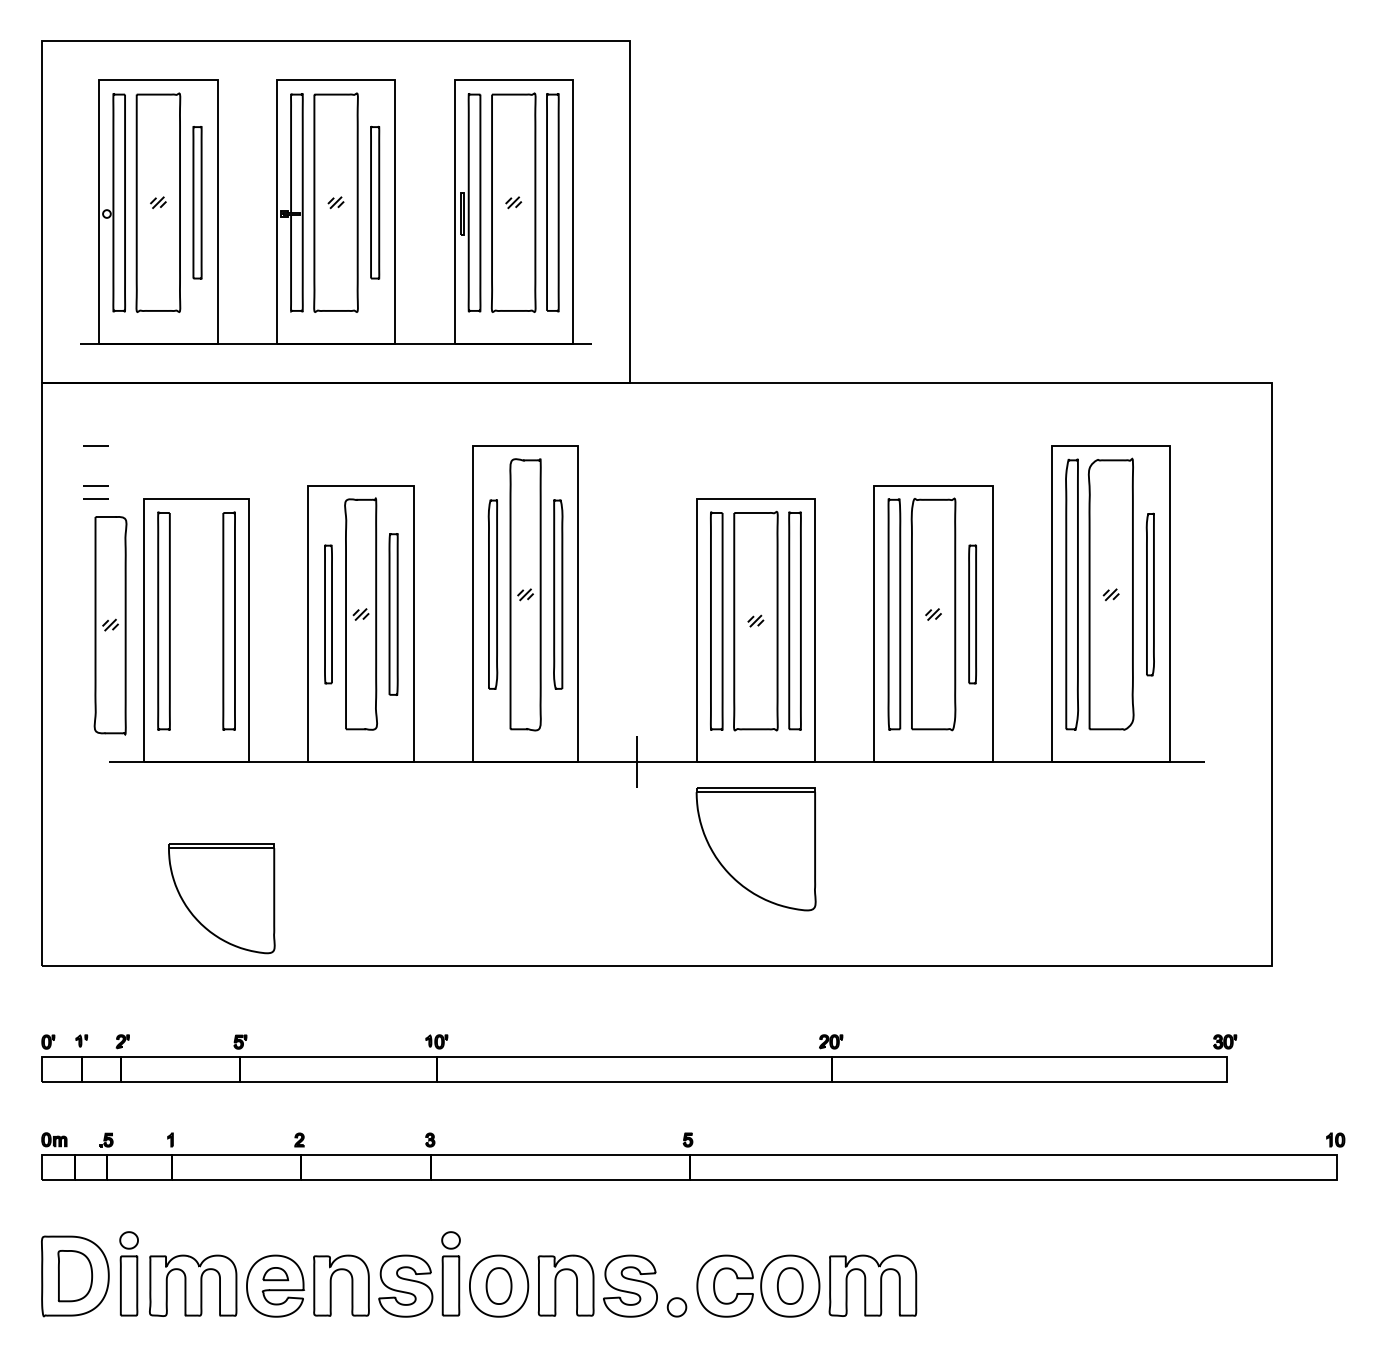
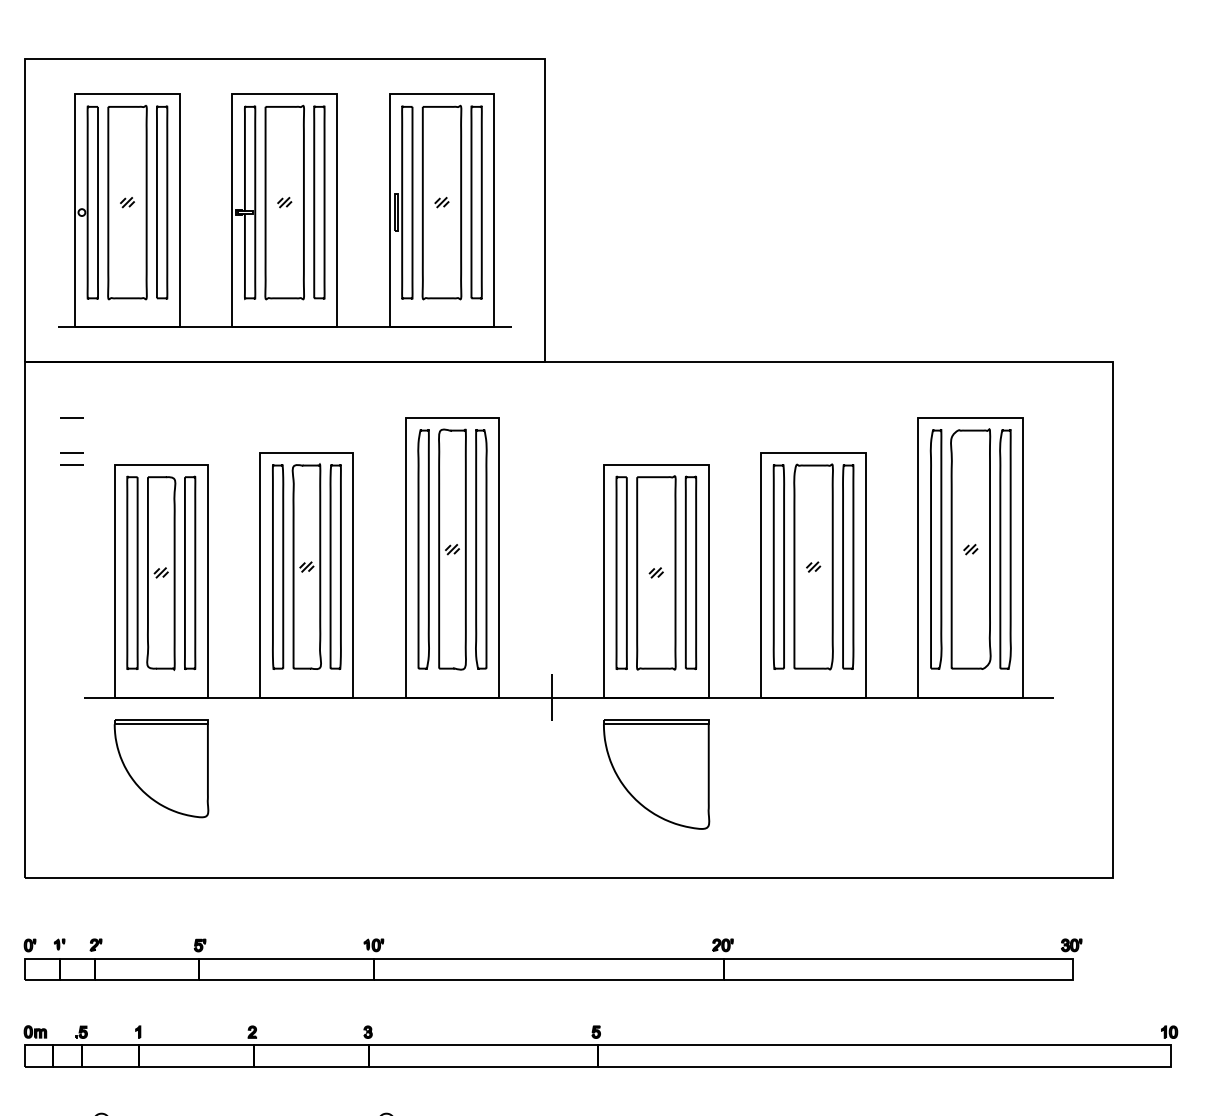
part: (197, 202) -> (162, 202), size x1.43
part: (374, 202) -> (318, 202), size x1.43
part: (492, 594) -> (423, 549), size x1.43
part: (558, 594) -> (481, 549), size x1.43
part: (1150, 594) -> (1005, 549), size x1.67
part: (328, 614) -> (278, 567), size x1.67
part: (393, 614) -> (335, 567), size x1.43
part: (972, 614) -> (848, 567), size x1.67
part: (110, 625) -> (161, 573), moved
part: (221, 898) -> (161, 768), moved

